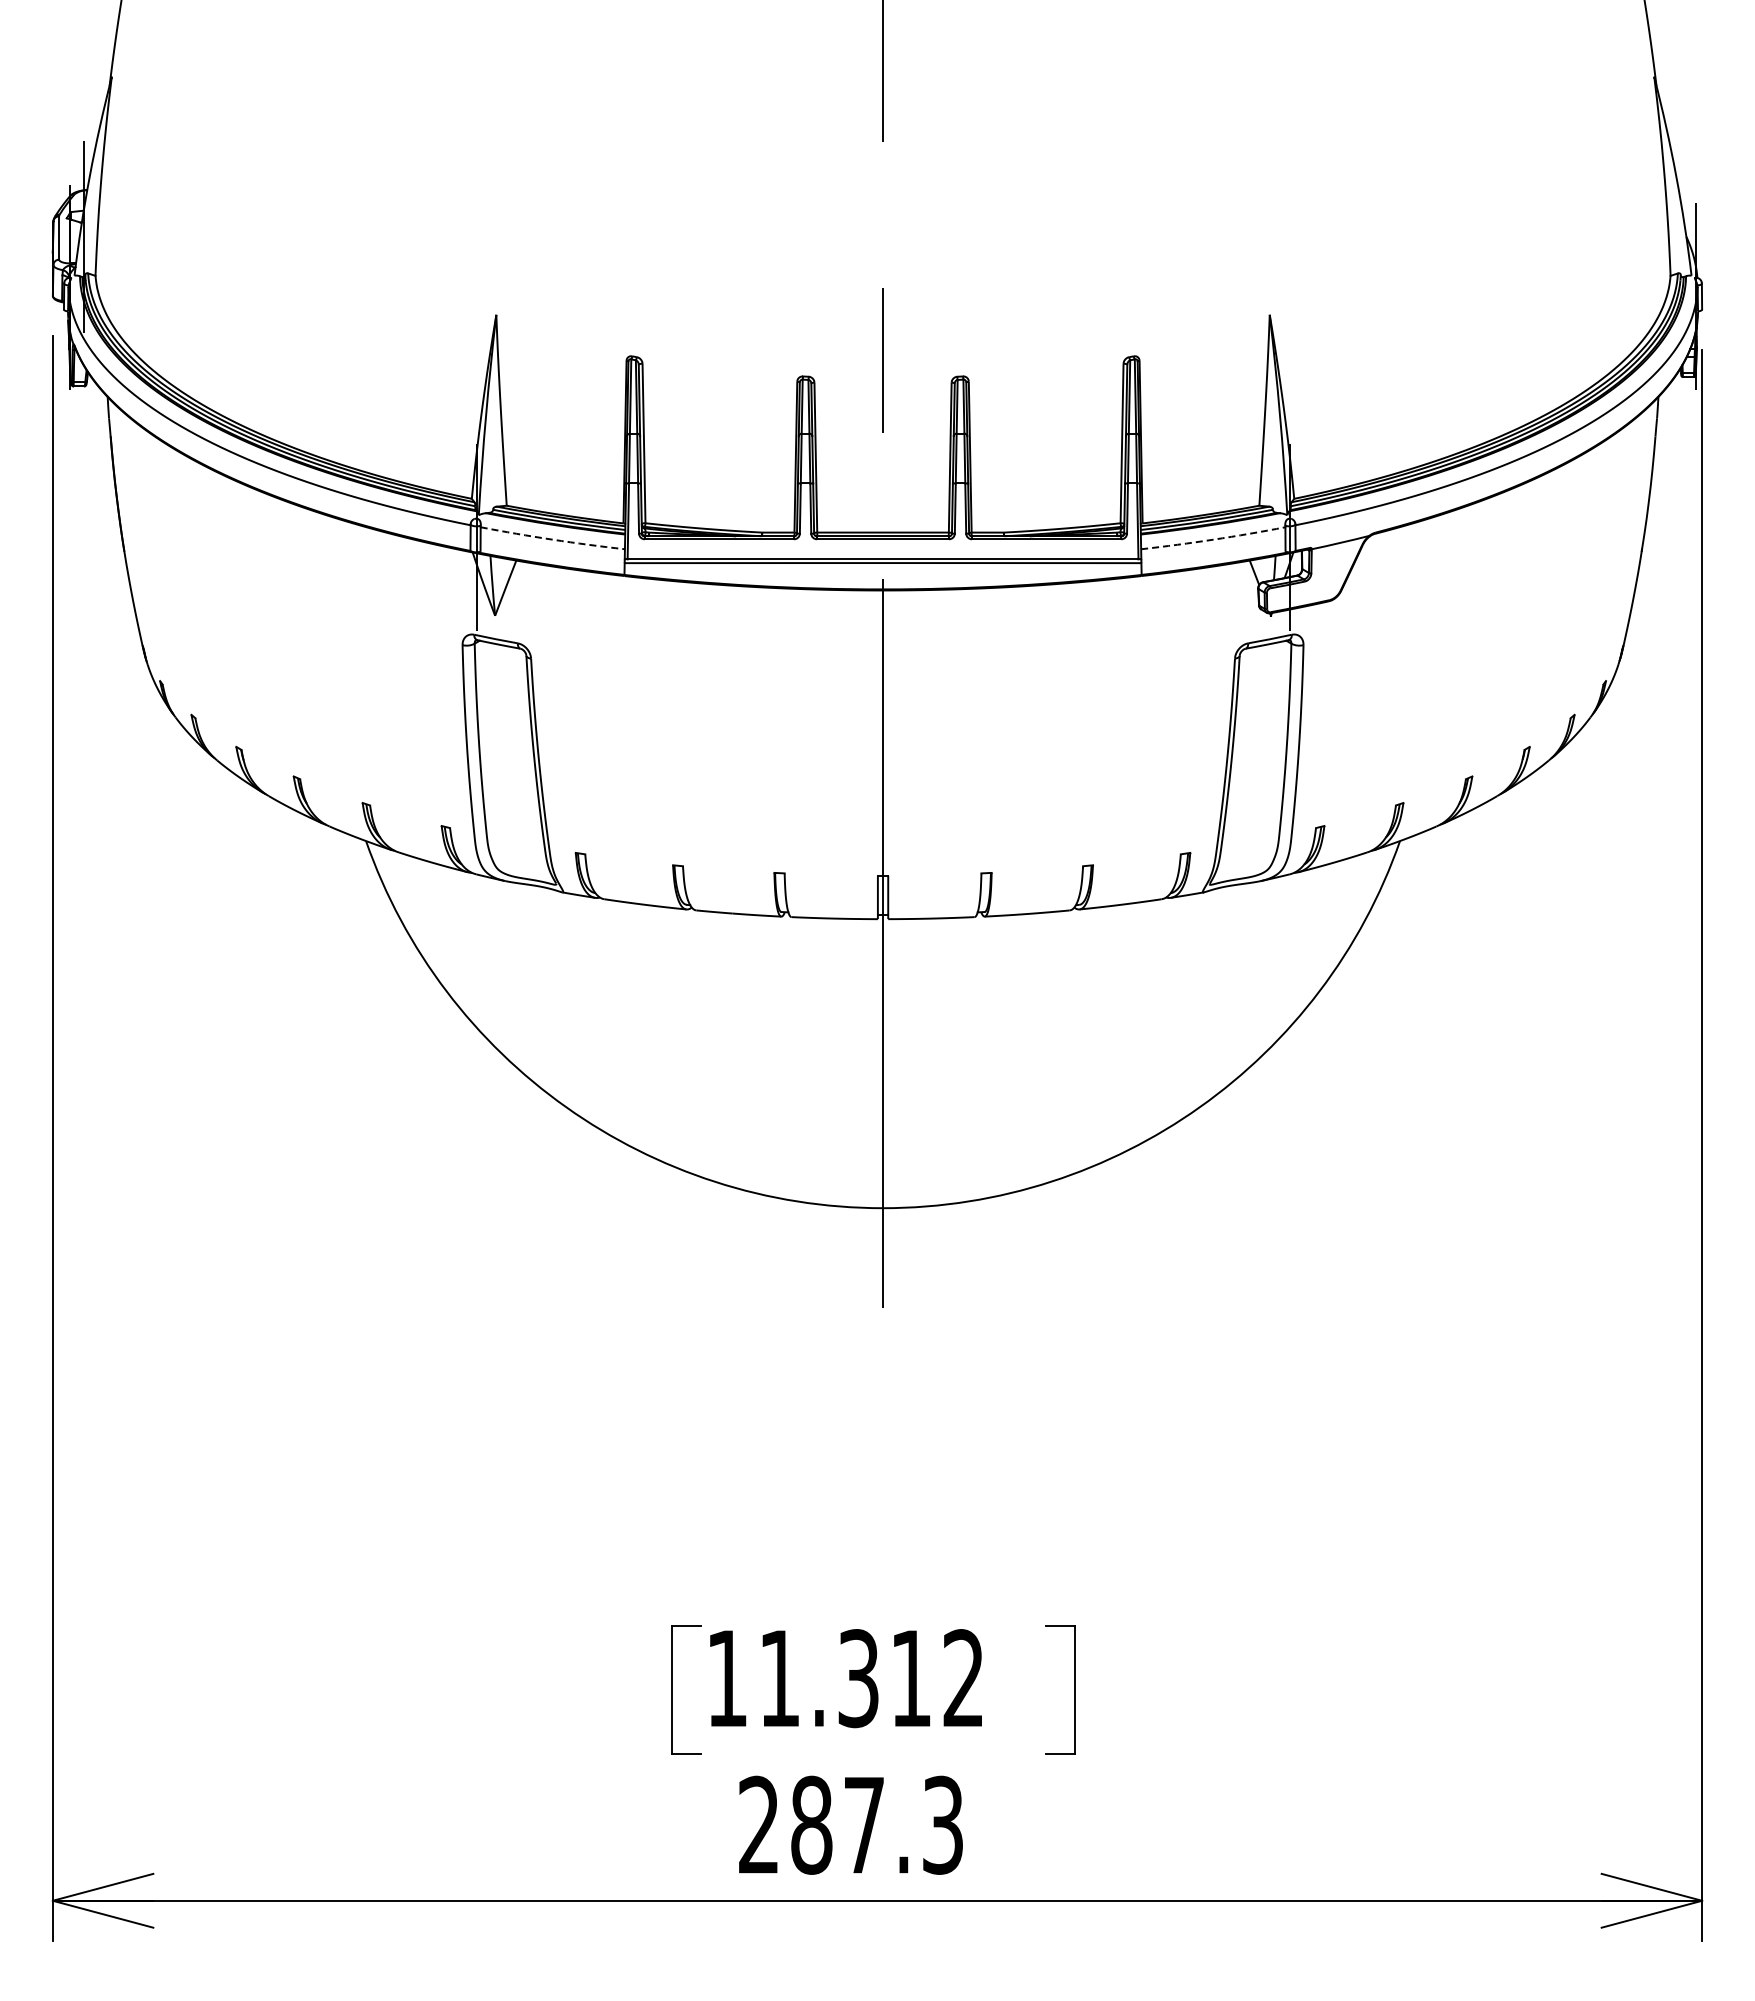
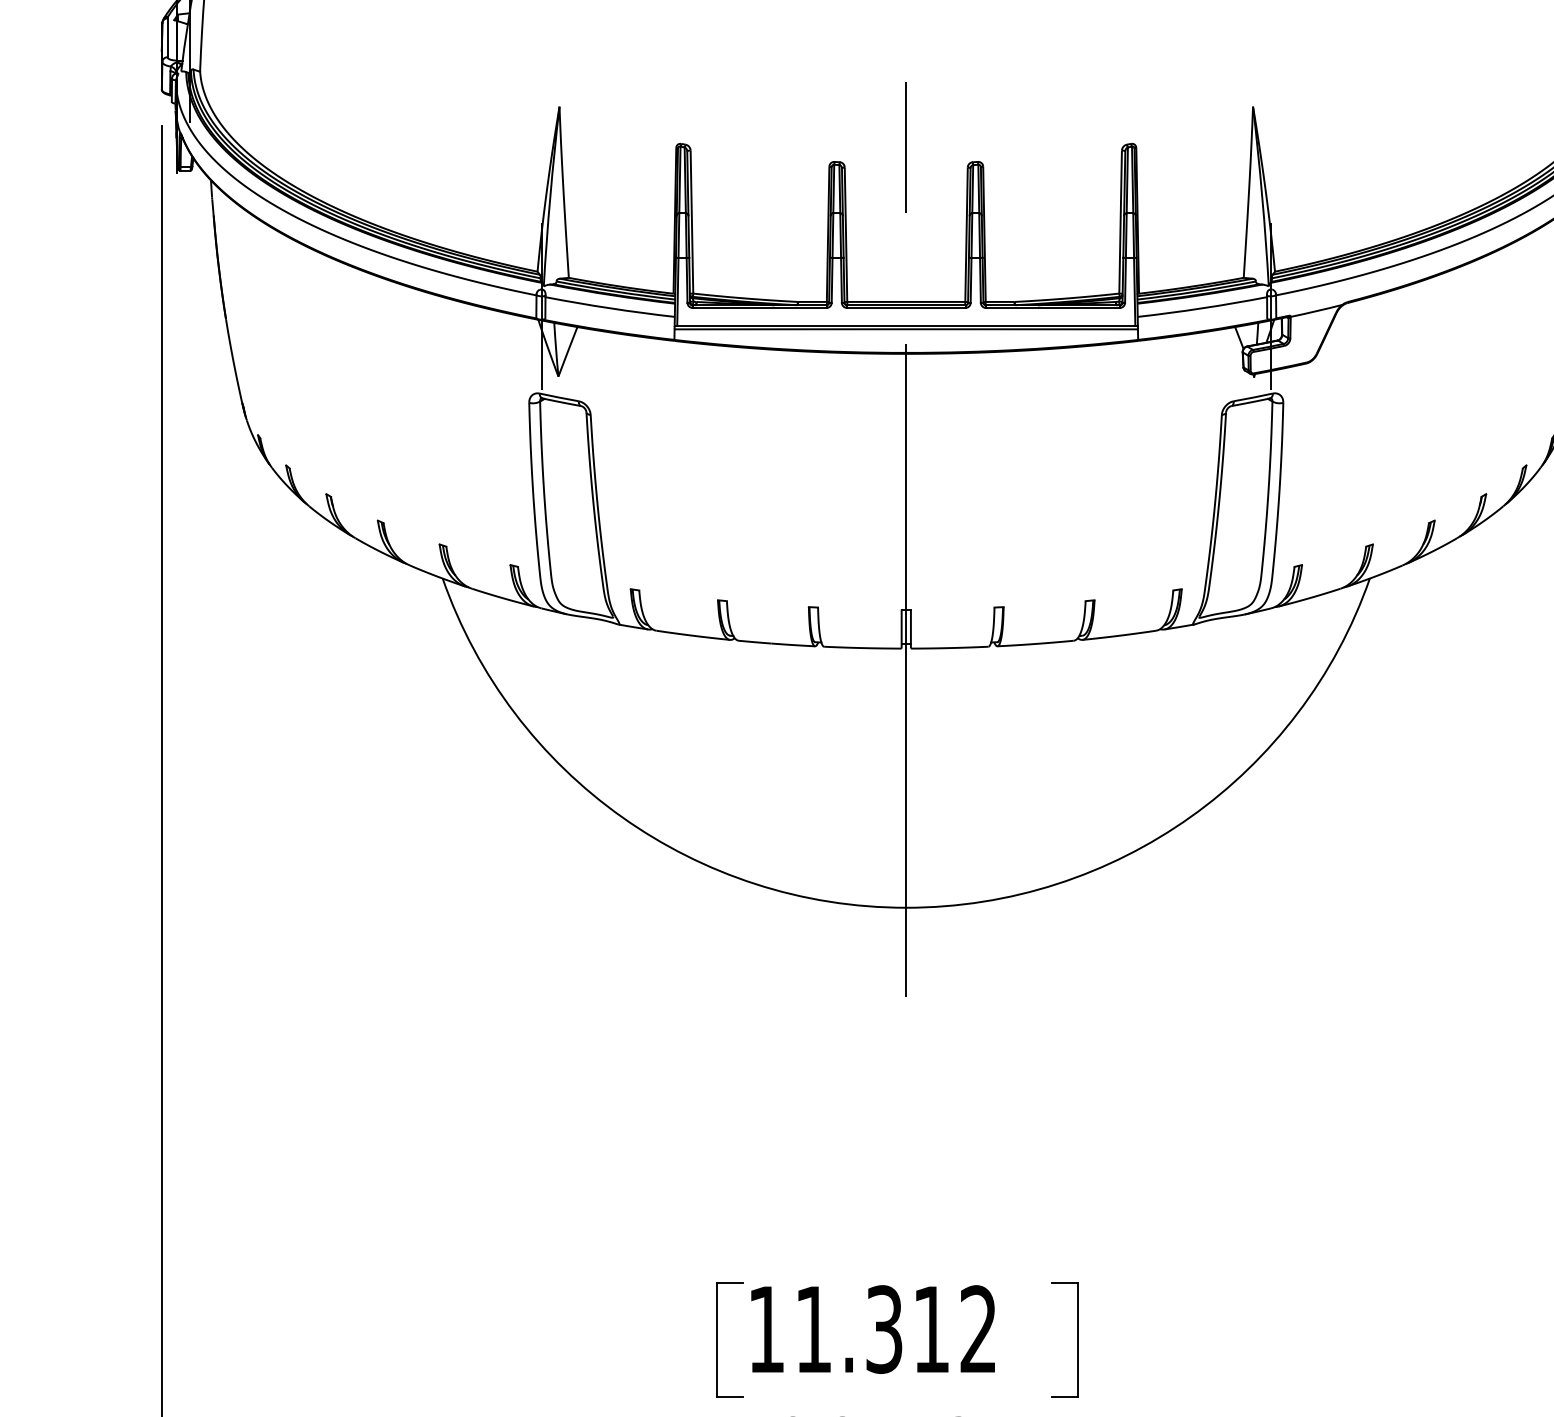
arc: (552, 539) -> (609, 308), dashed -> solid
arc: (1213, 539) -> (1202, 308), dashed -> solid

